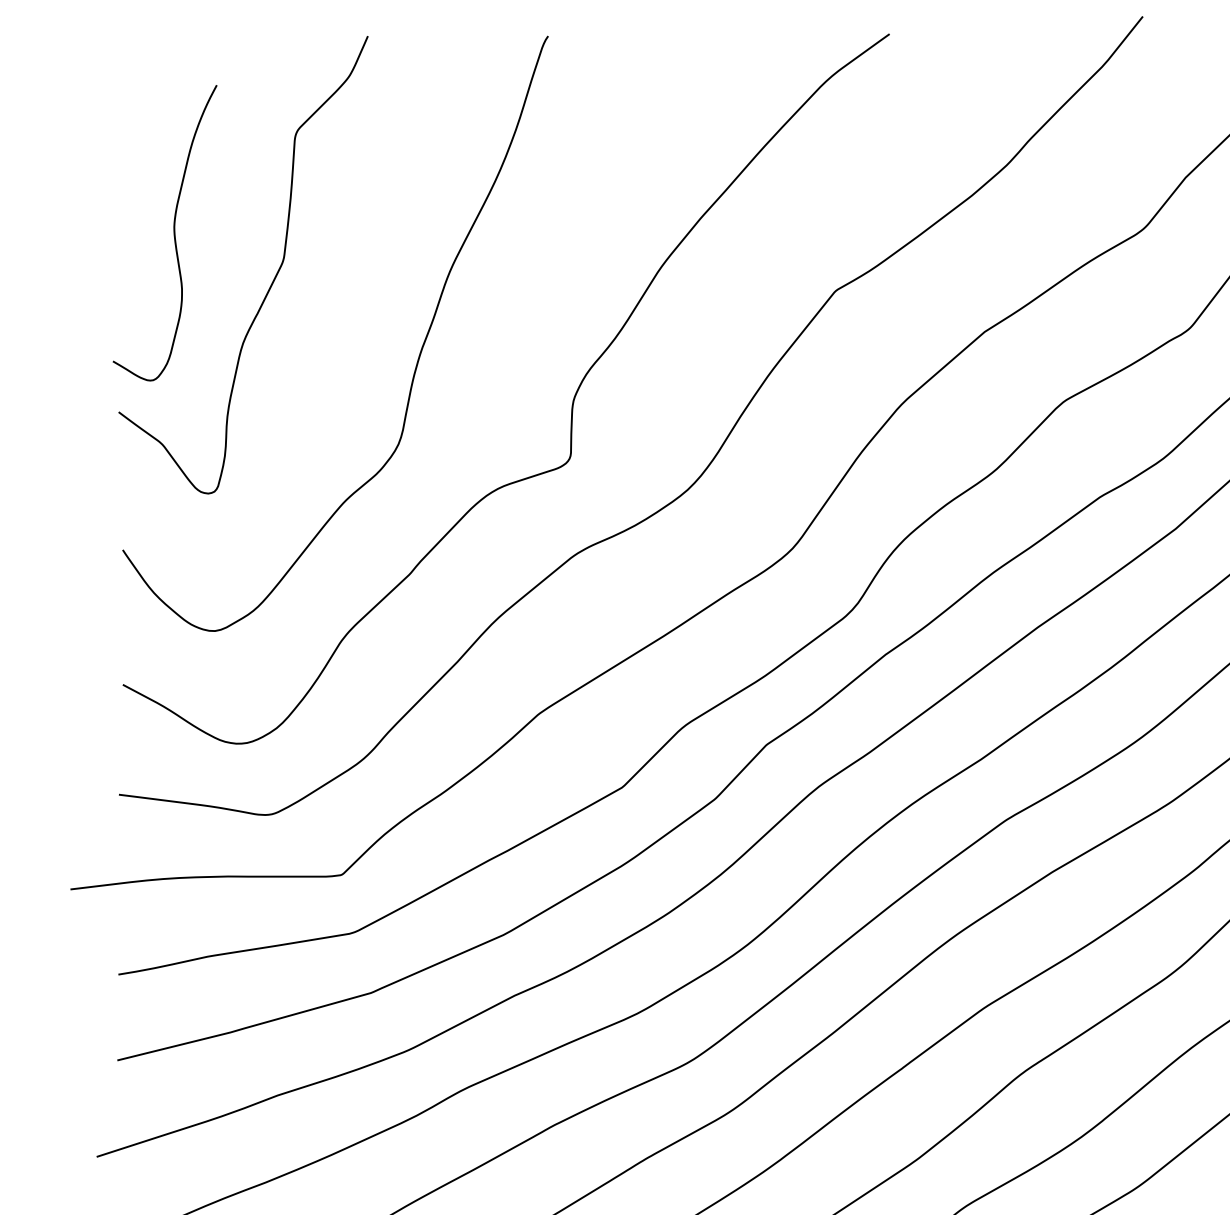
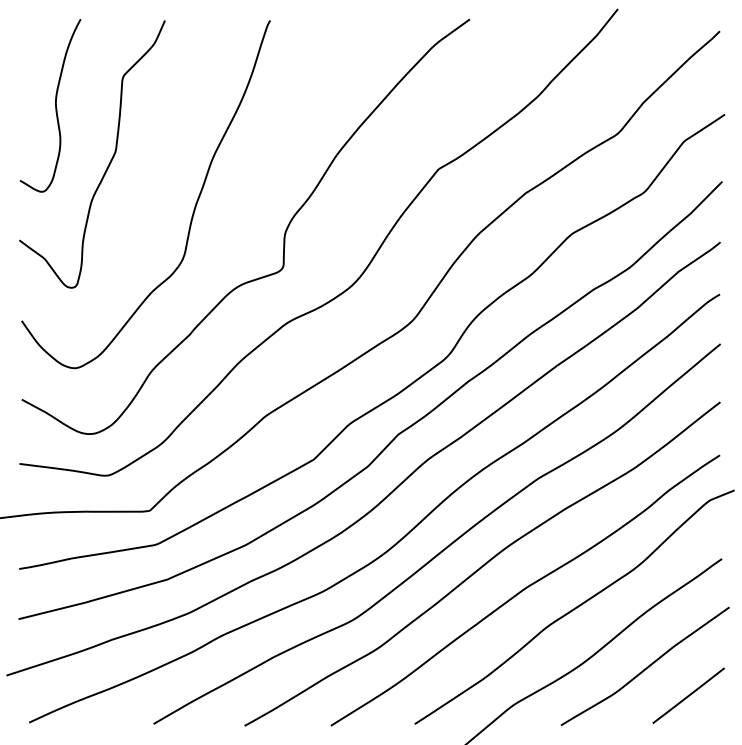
curve: (173, 232) -> (55, 105), moved

